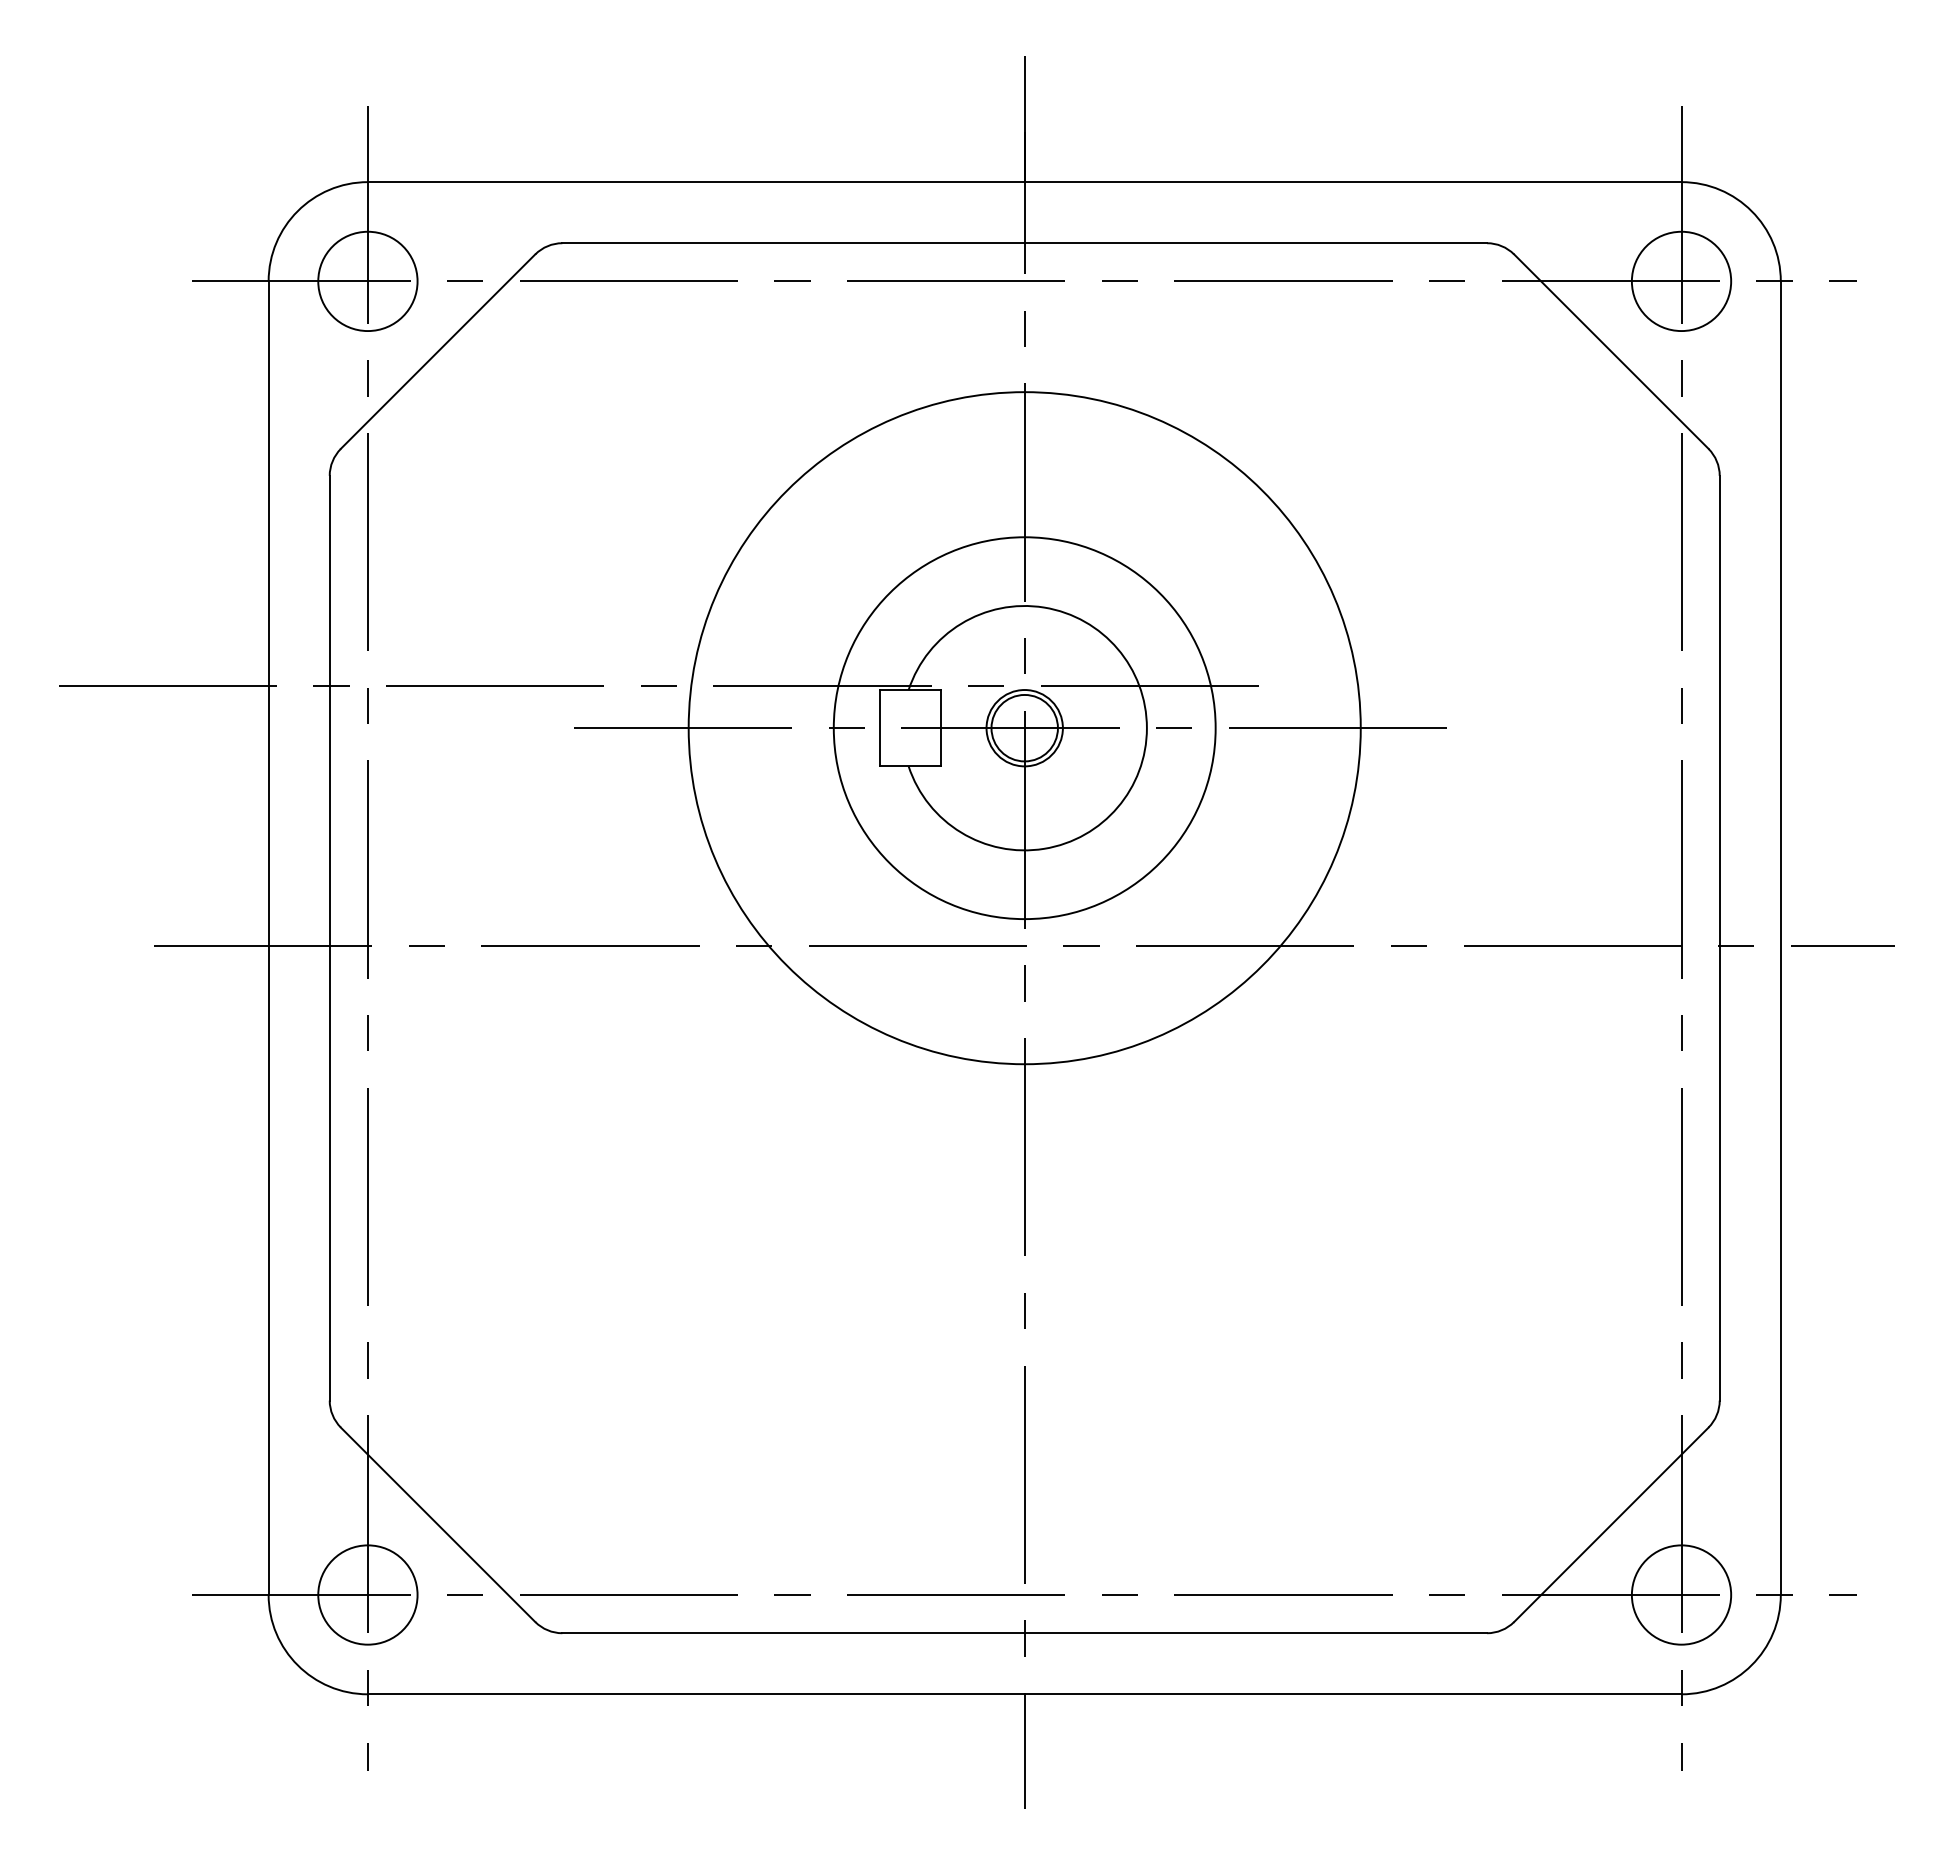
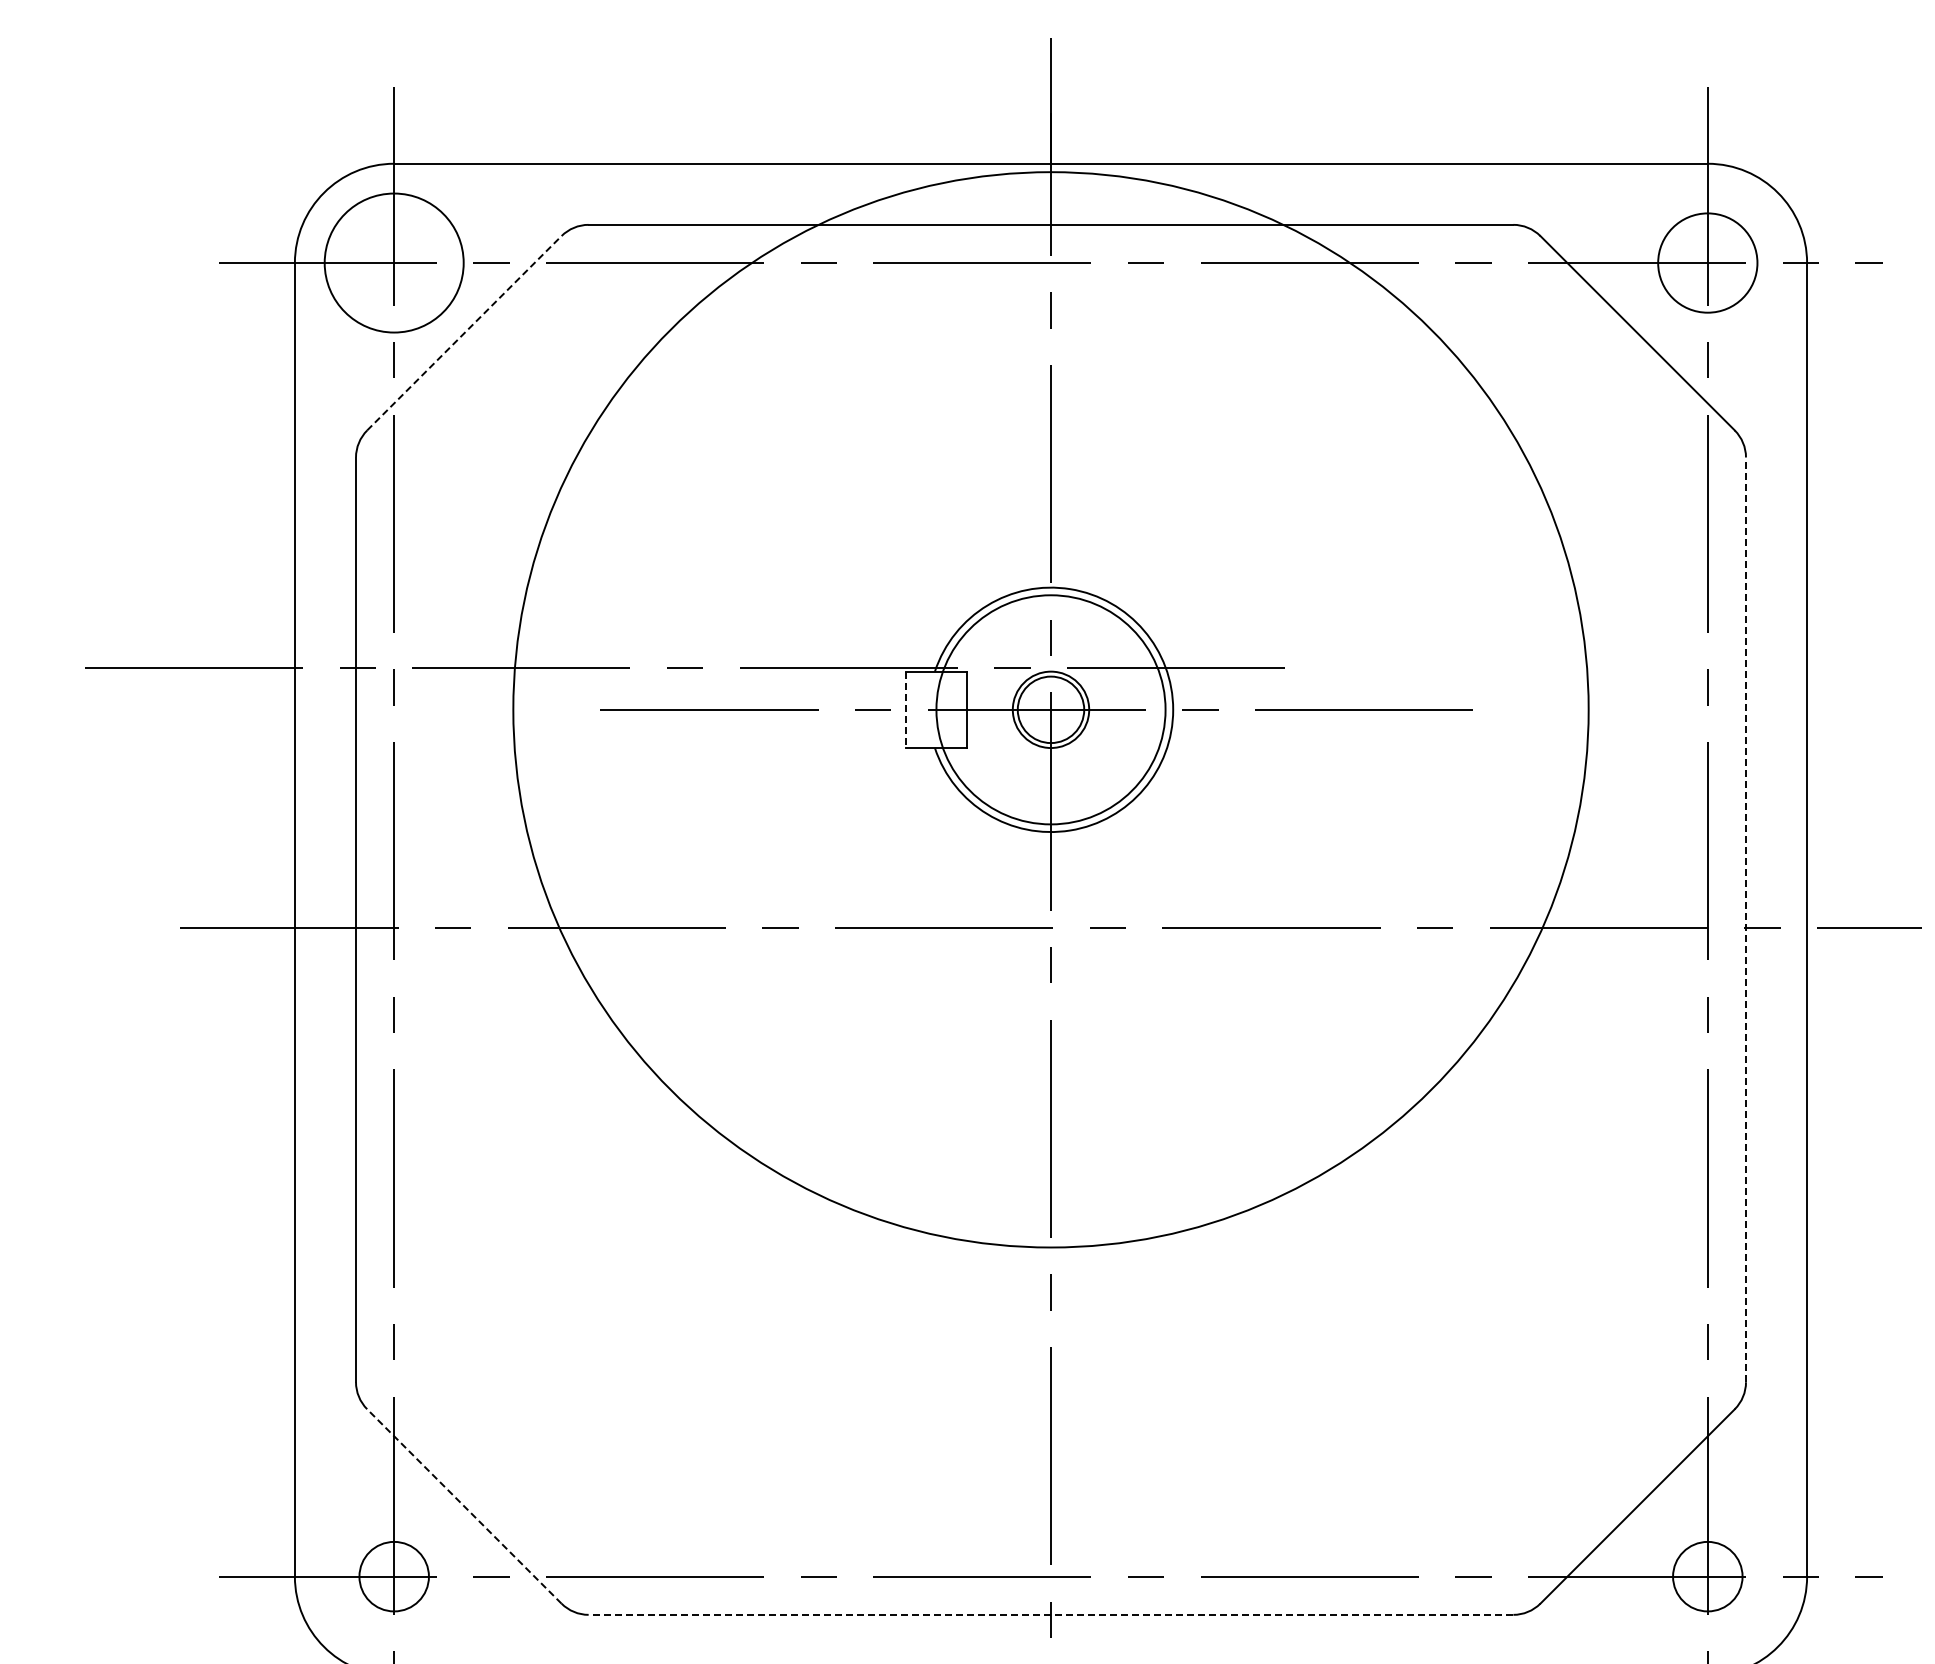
circle: (367, 281) -> (393, 263), size x1.4
line: (438, 351) -> (464, 333), solid -> dashed
line: (879, 728) -> (905, 710), solid -> dashed
circle: (1024, 728) -> (1050, 710), size x0.6
circle: (1024, 728) -> (1050, 710), size x1.6
line: (1719, 937) -> (1745, 919), solid -> dashed
line: (437, 1524) -> (463, 1506), solid -> dashed
circle: (367, 1594) -> (393, 1576), size x0.7
circle: (1681, 1594) -> (1707, 1576), size x0.7
line: (1024, 1633) -> (1050, 1615), solid -> dashed

